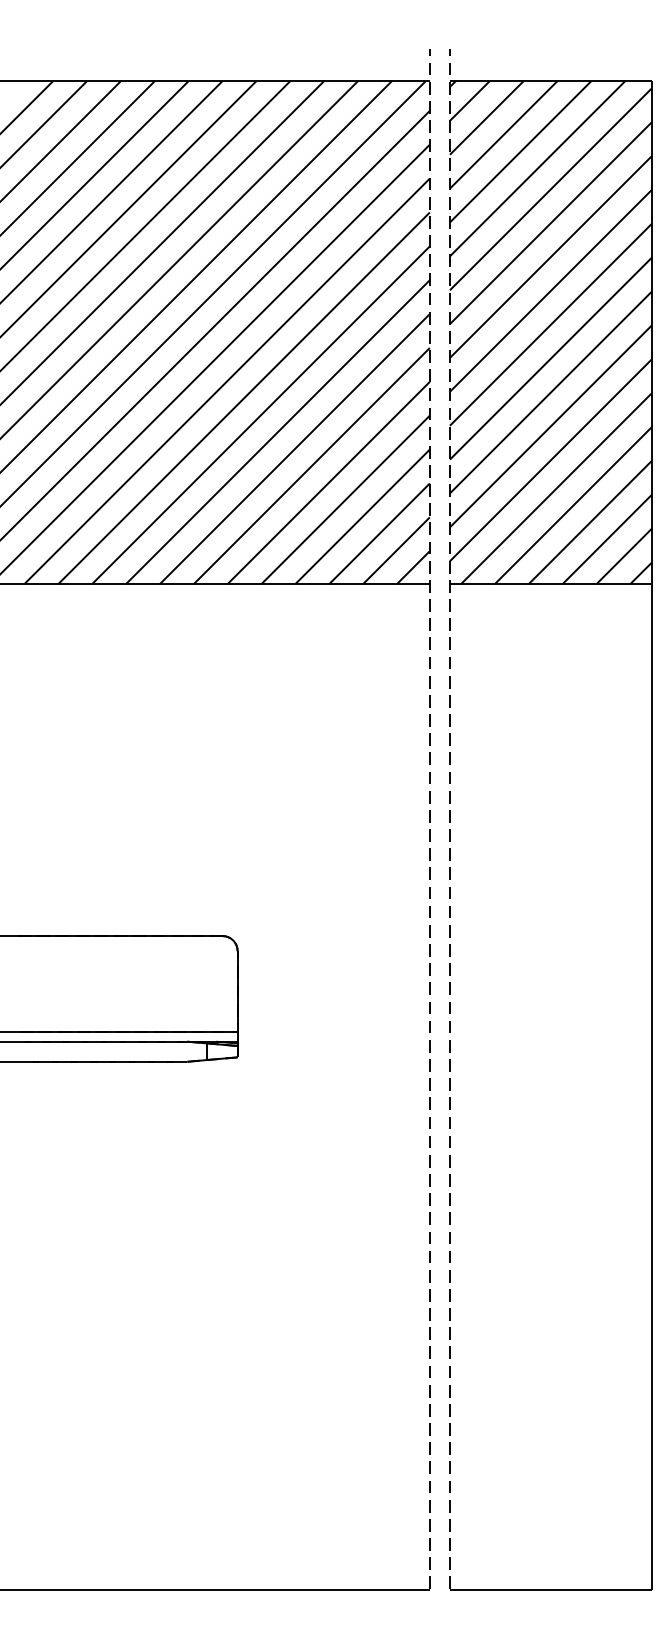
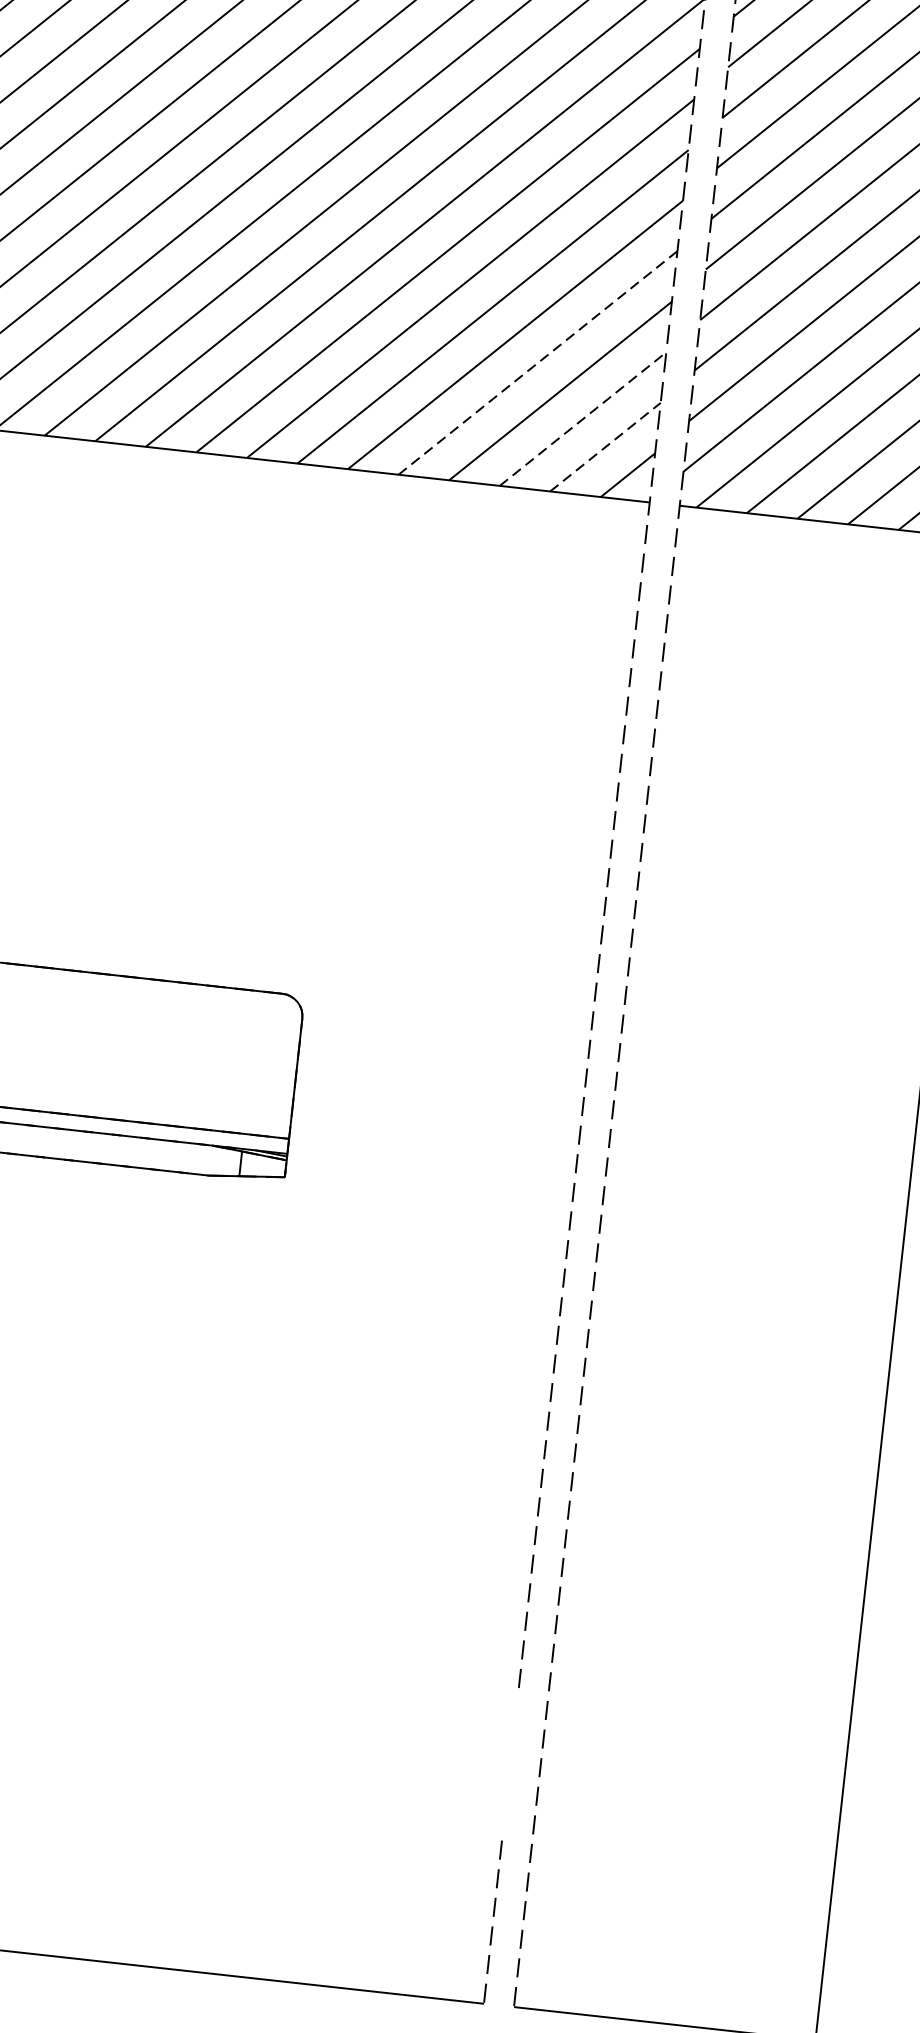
line: (346, 499) -> (539, 362), solid -> dashed
line: (379, 533) -> (582, 418), solid -> dashed
line: (396, 550) -> (605, 446), solid -> dashed
line: (429, 1429) -> (509, 1764), removed

